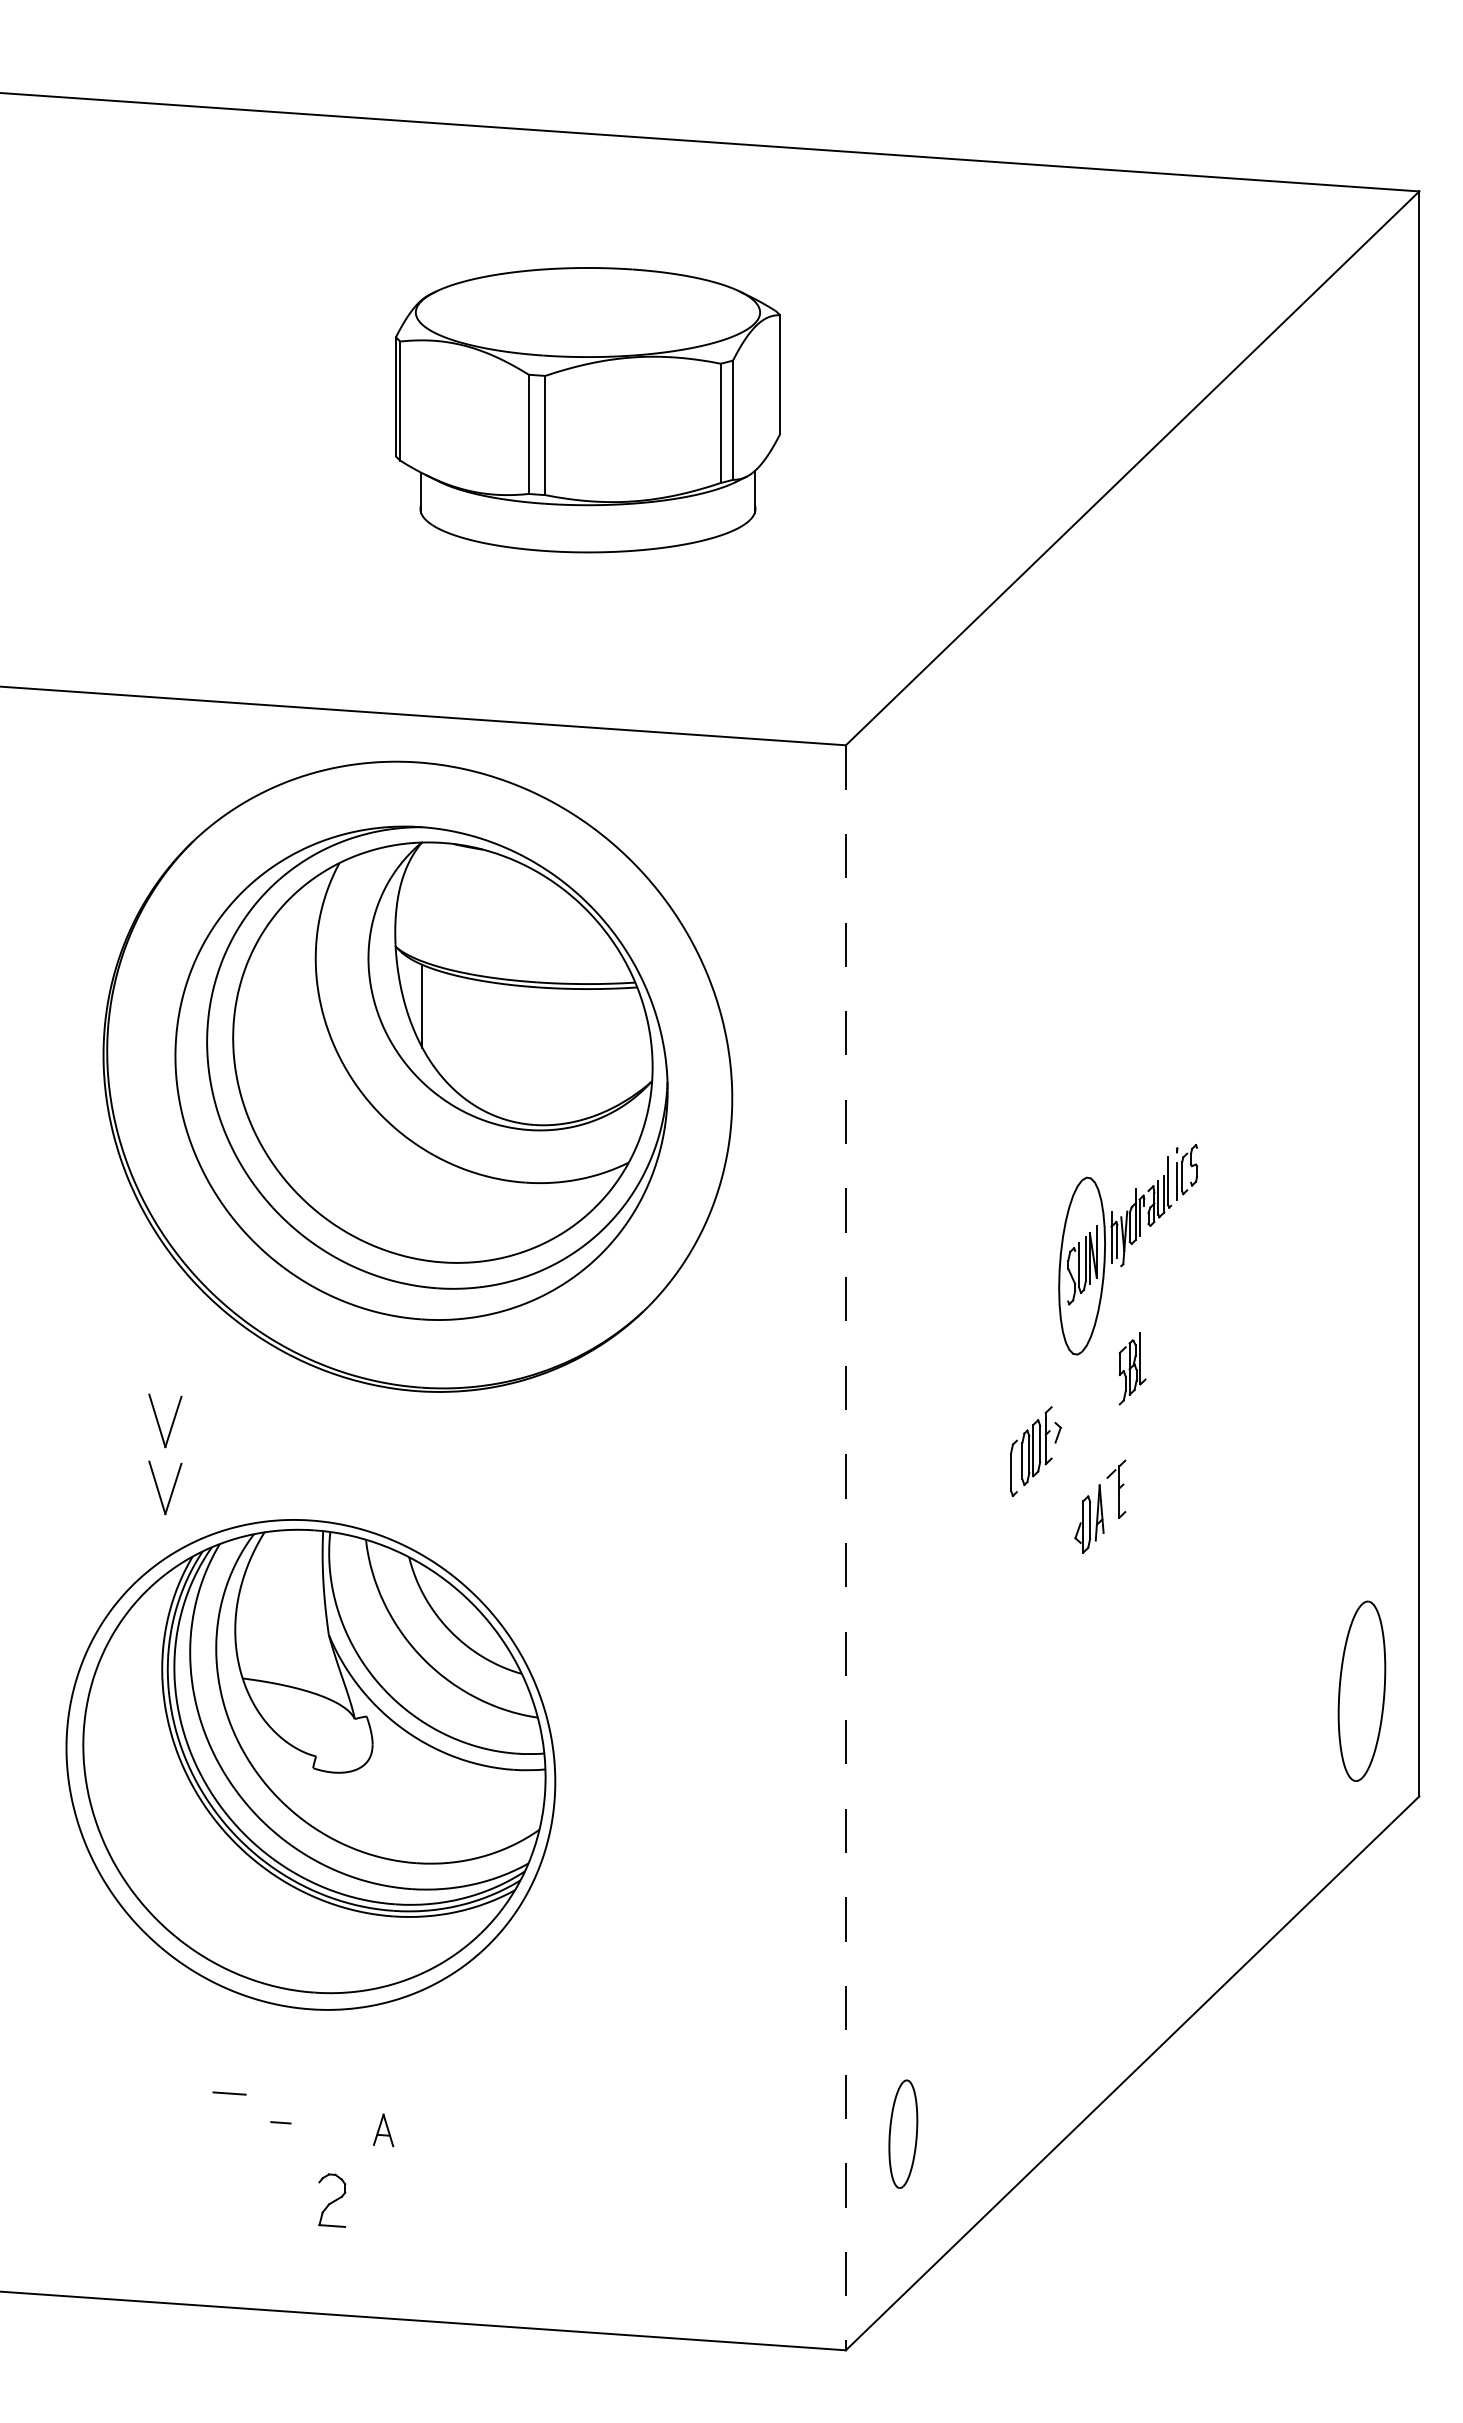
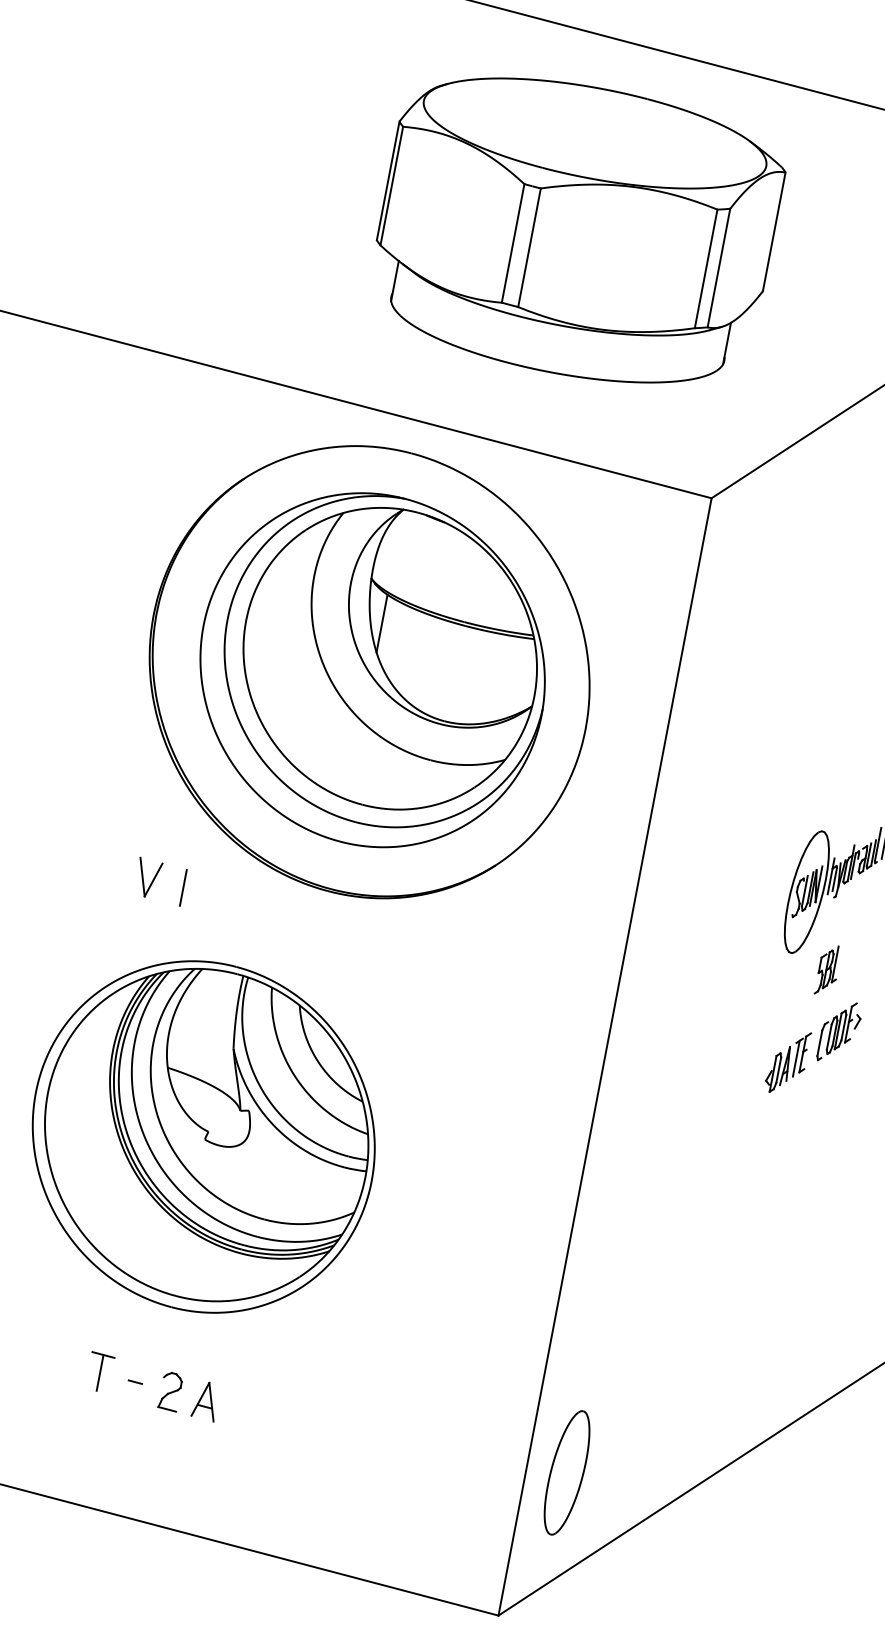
part: (587, 410) -> (576, 230), size x1.43
line: (216, 1424) -> (183, 887), added
part: (1035, 1451) -> (839, 1032), moved
part: (159, 1490) -> (134, 925), removed
line: (1111, 1499) -> (796, 1058), added
line: (845, 1547) -> (604, 1056), dashed -> solid
line: (229, 2118) -> (100, 1372), added
part: (383, 2130) -> (205, 1401), size x1.67
part: (903, 2133) -> (567, 1472), size x1.67
part: (332, 2200) -> (170, 1391), moved

